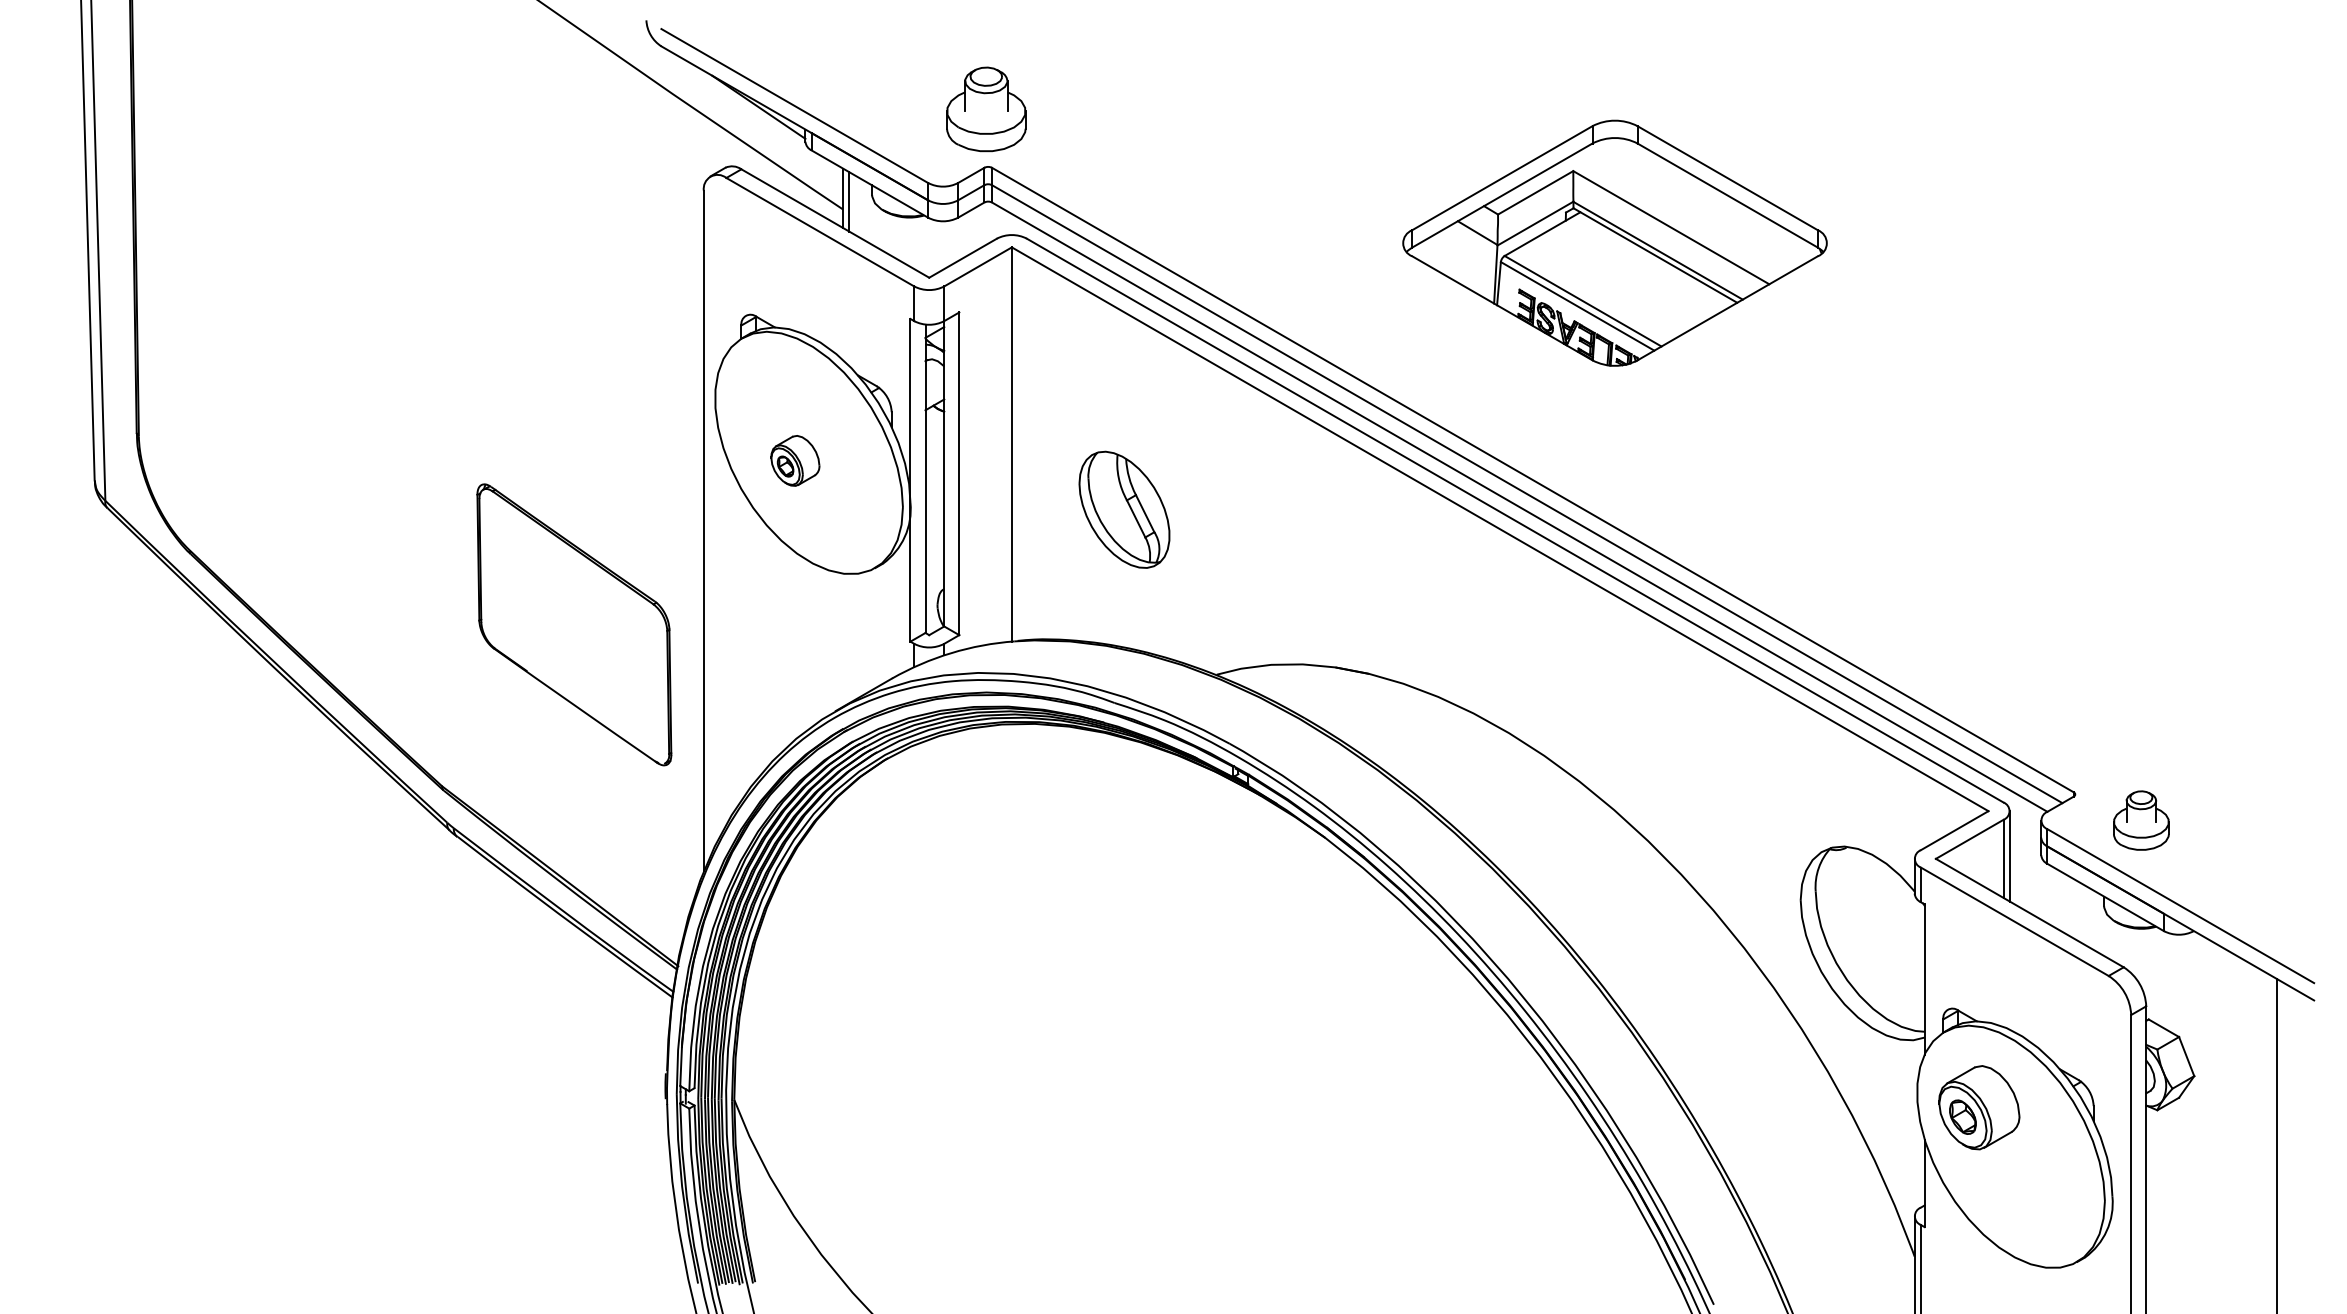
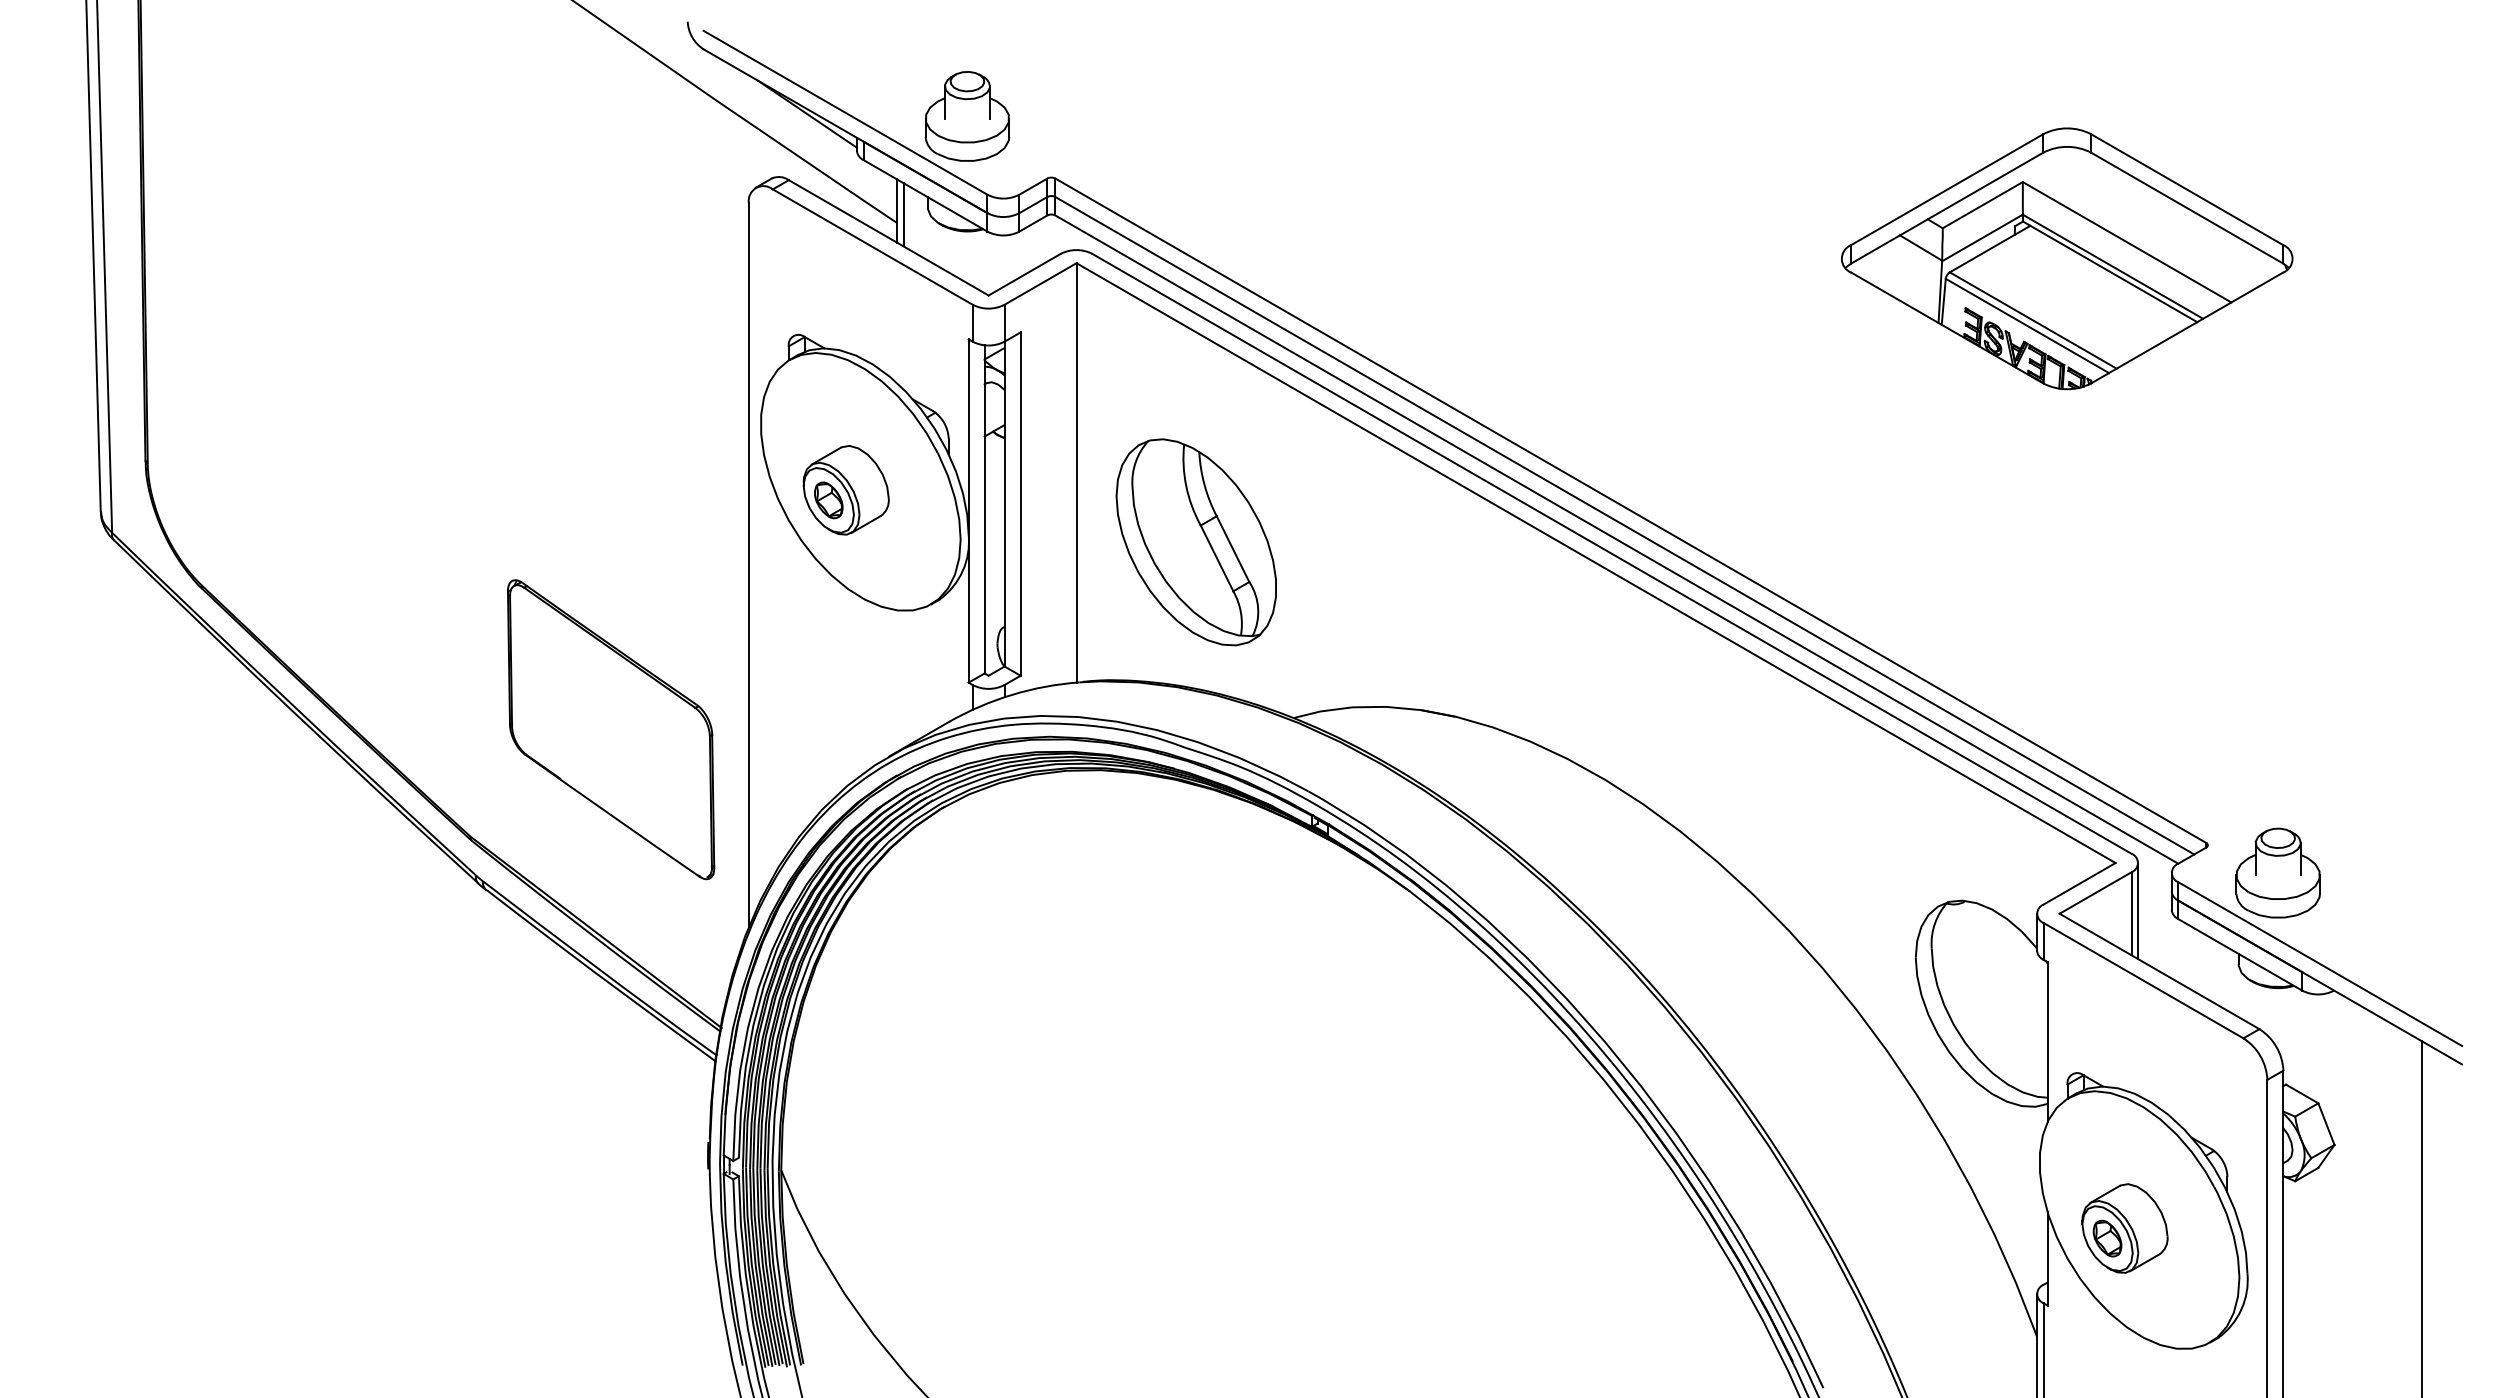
part: (986, 109) -> (967, 116), moved
part: (1614, 242) -> (2066, 258), moved
part: (795, 460) -> (846, 489), size x1.67
part: (1124, 509) -> (1196, 542), size x1.67
part: (574, 624) -> (611, 729), moved
part: (2141, 820) -> (2278, 872), size x1.43
part: (1979, 1107) -> (2125, 1228), moved

